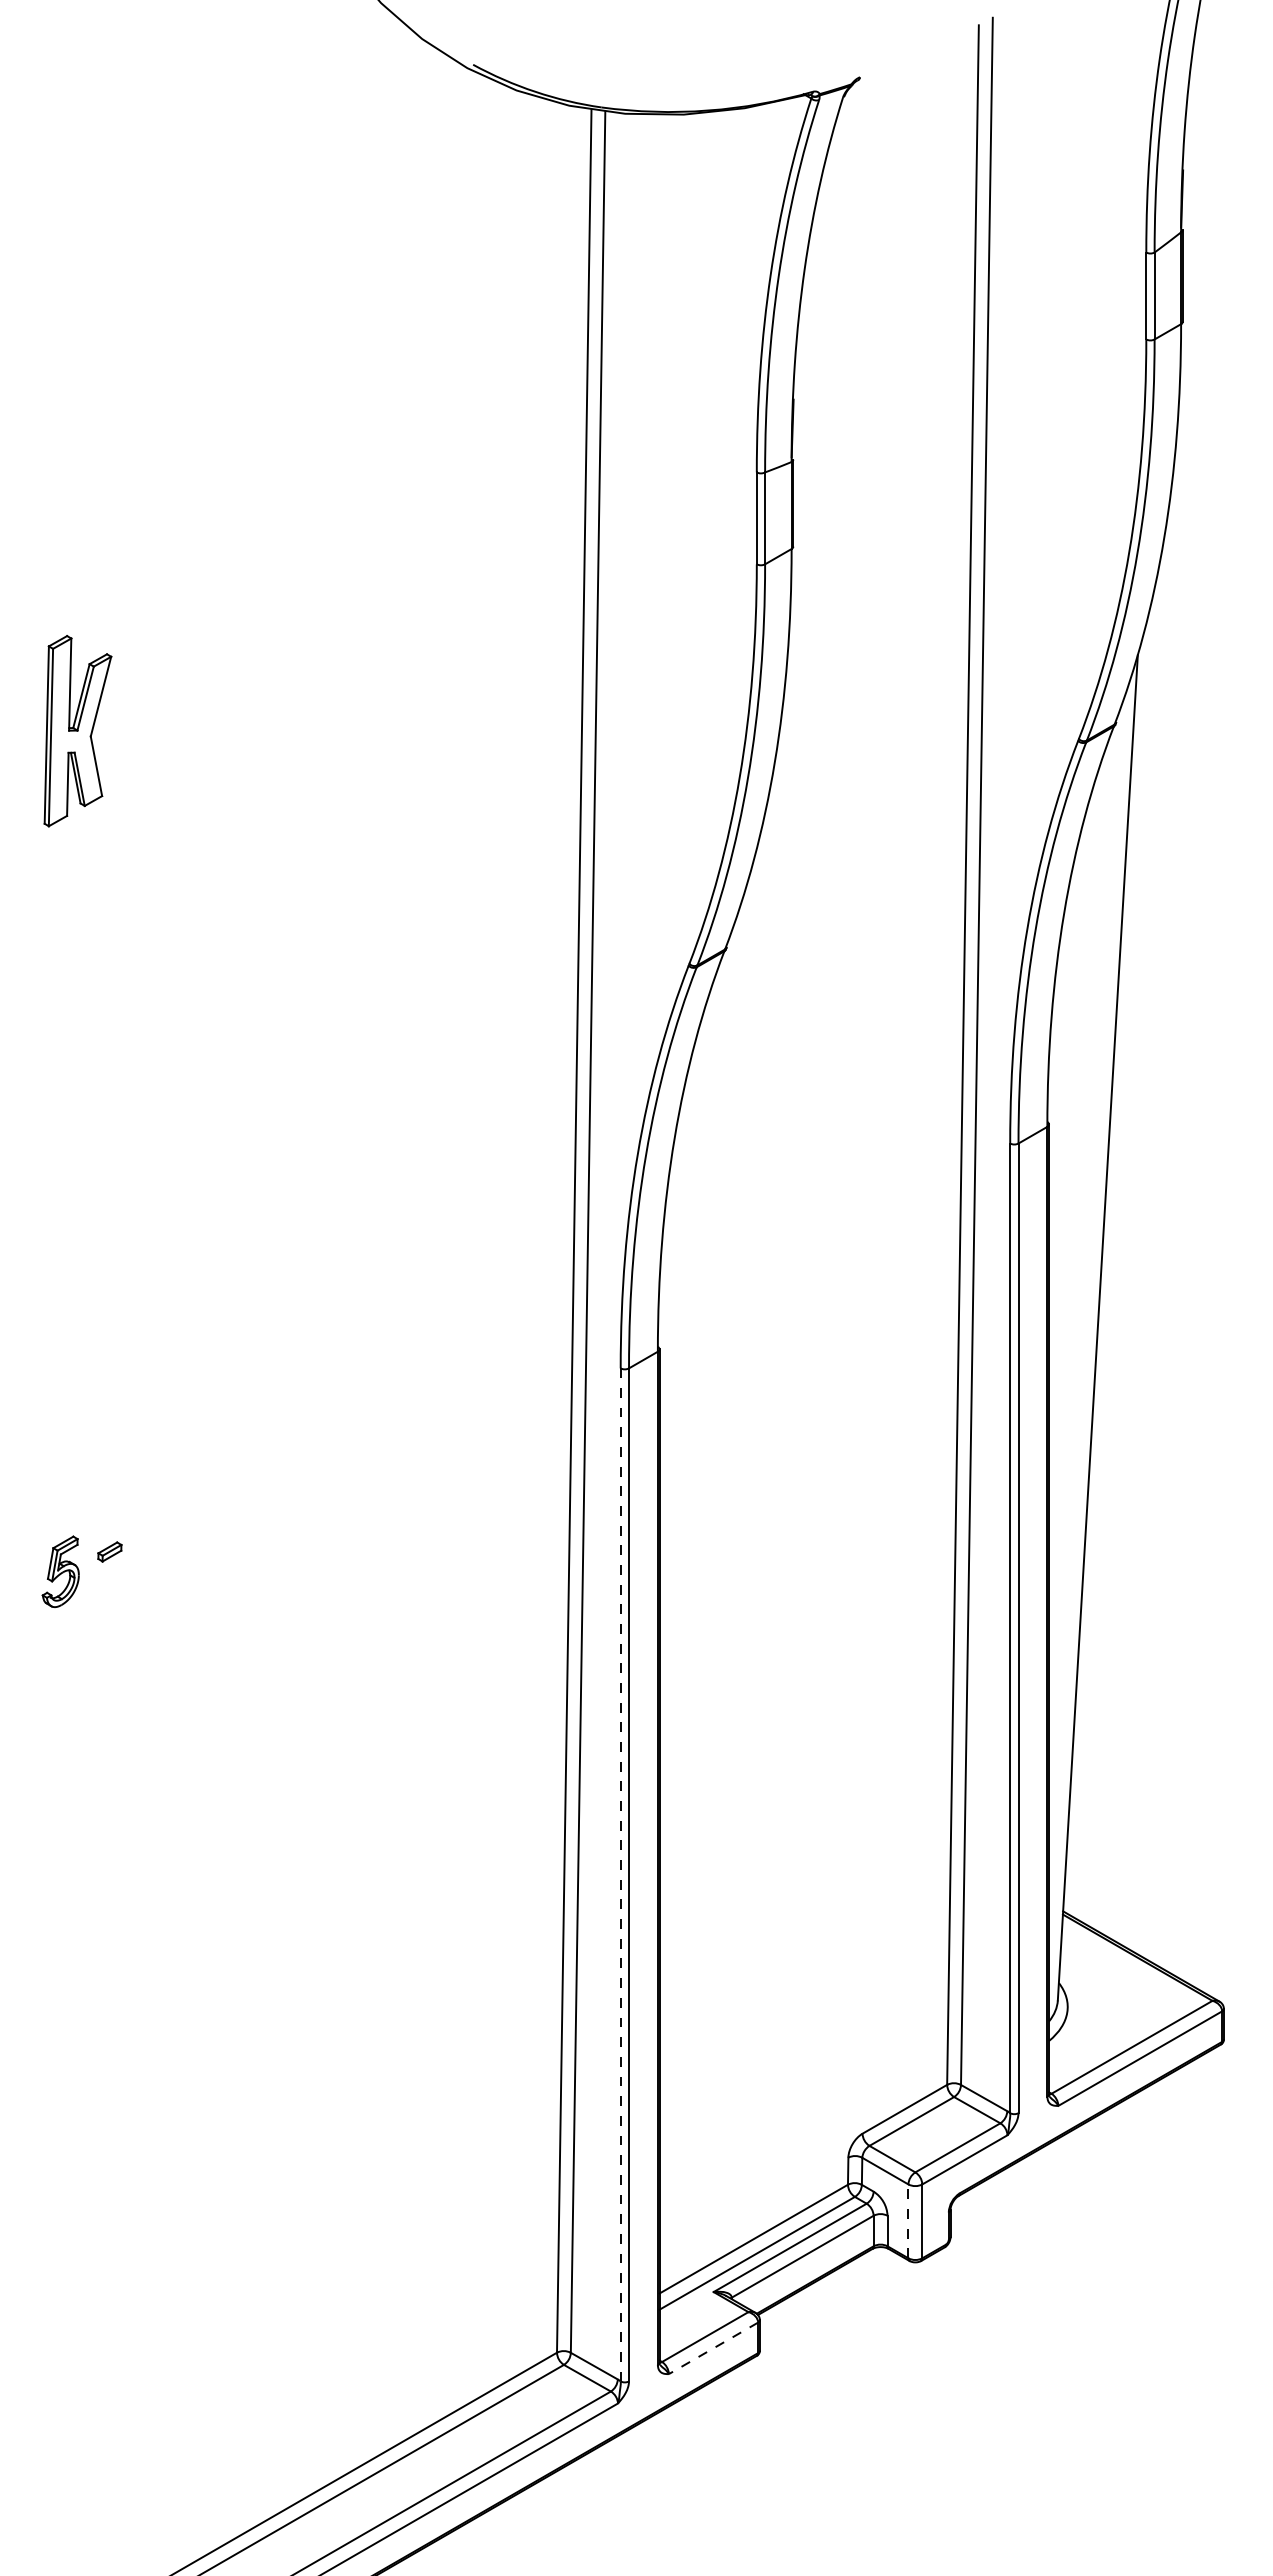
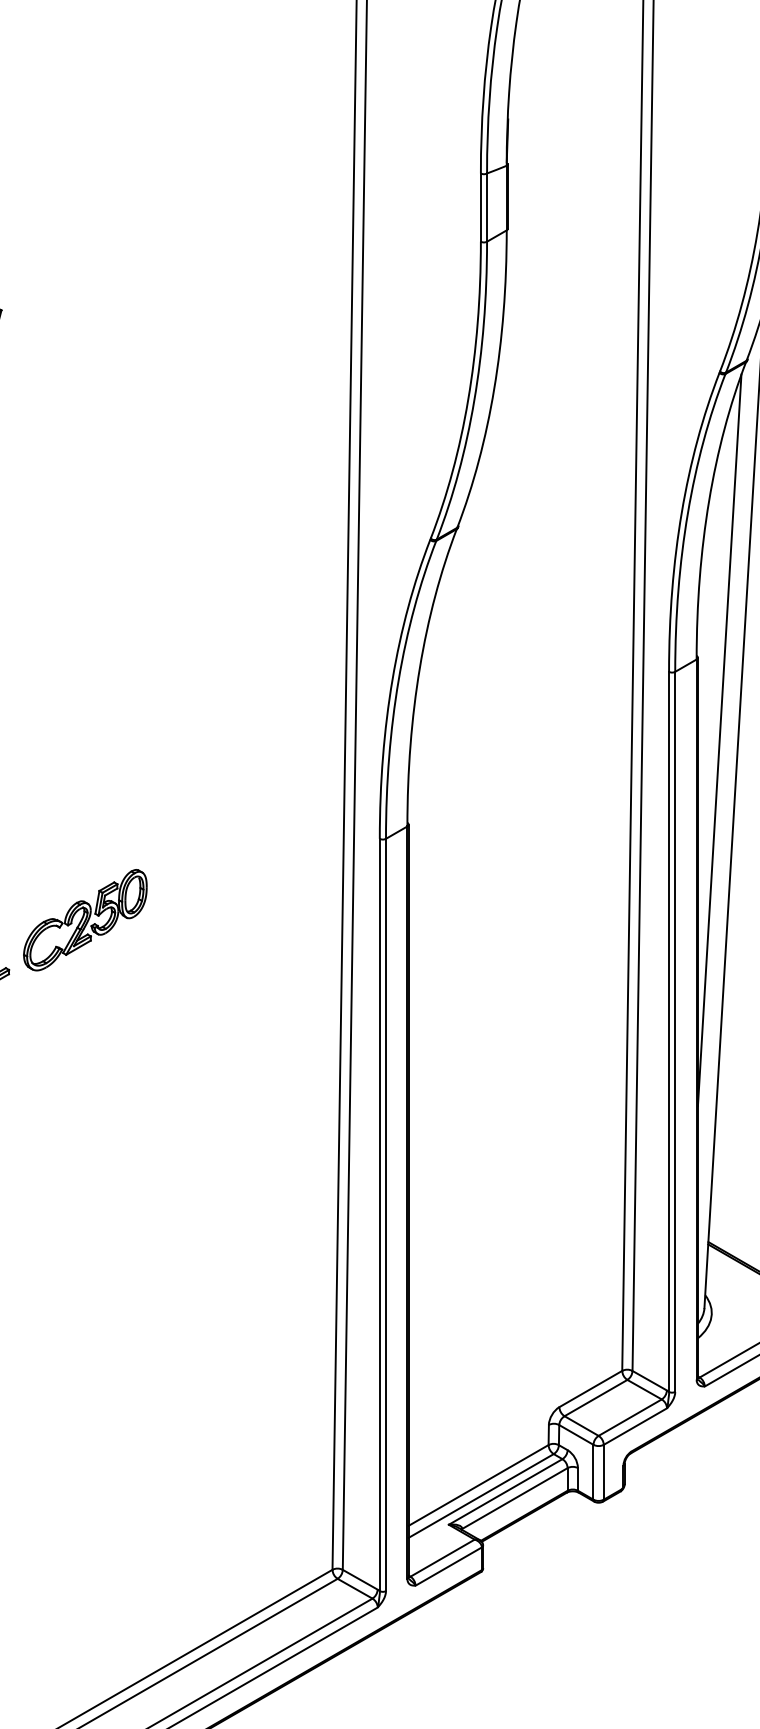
line: (1078, 1235) -> (719, 740), added
part: (223, 1477) -> (84, 919), added
line: (620, 1874) -> (379, 1214), dashed -> solid
line: (908, 2221) -> (593, 1472), dashed -> solid
line: (713, 2348) -> (448, 1566), dashed -> solid

